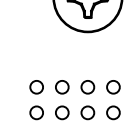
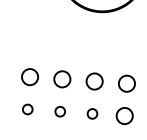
circle: (36, 112) -> (27, 108), size x0.6
circle: (62, 112) -> (60, 111), size x0.6
circle: (87, 112) -> (92, 113), size x0.6

